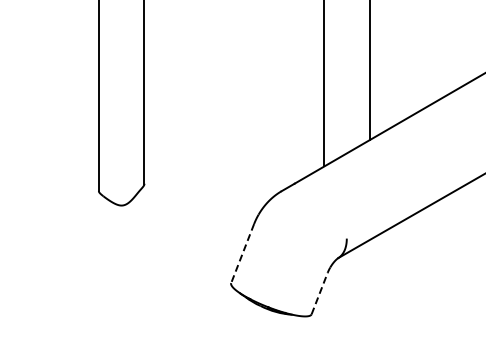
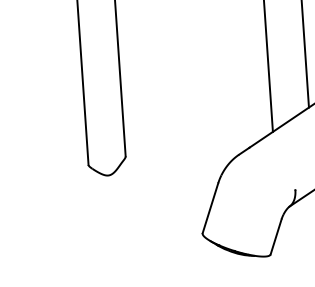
line: (242, 253) -> (210, 208), dashed -> solid
line: (319, 293) -> (275, 236), dashed -> solid

